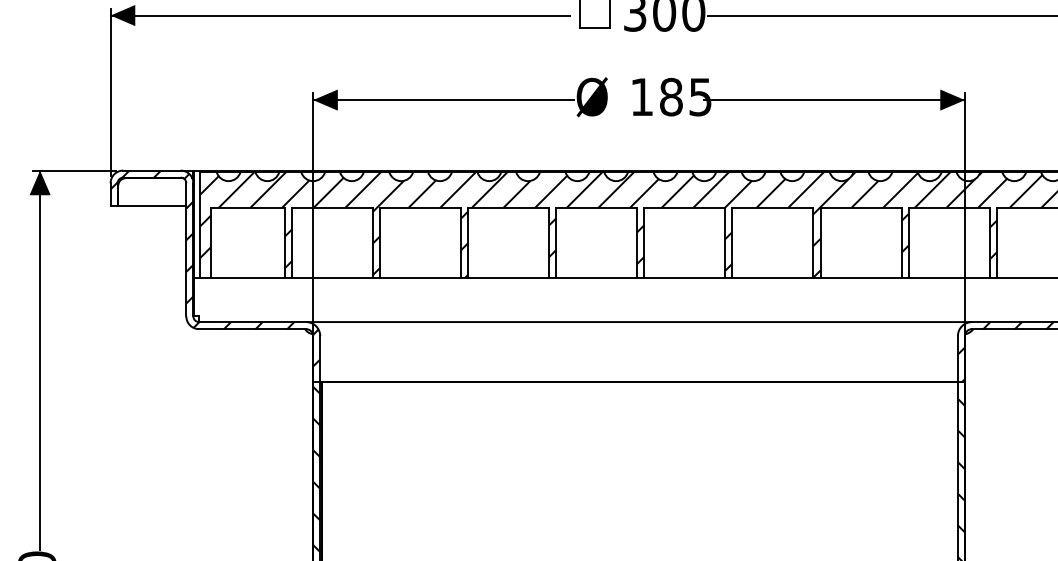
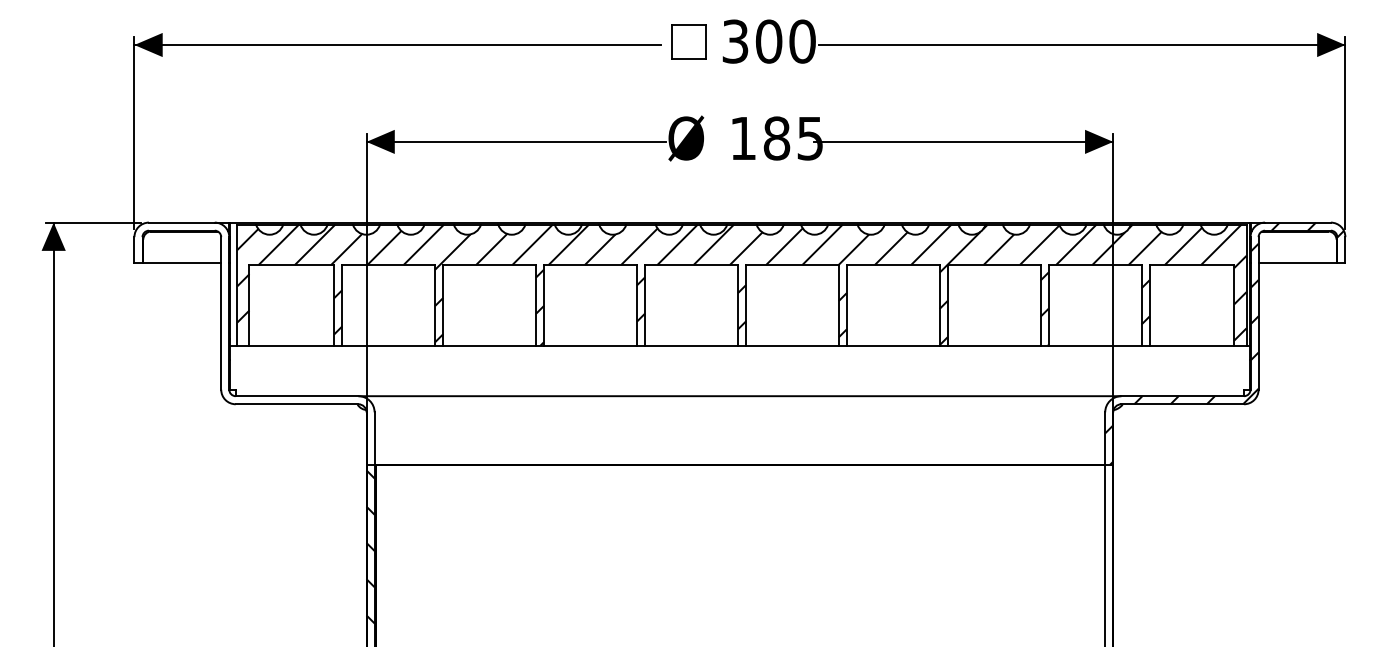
hatch: (215, 268) -> (254, 334), removed
hatch: (961, 465) -> (1109, 560), removed

